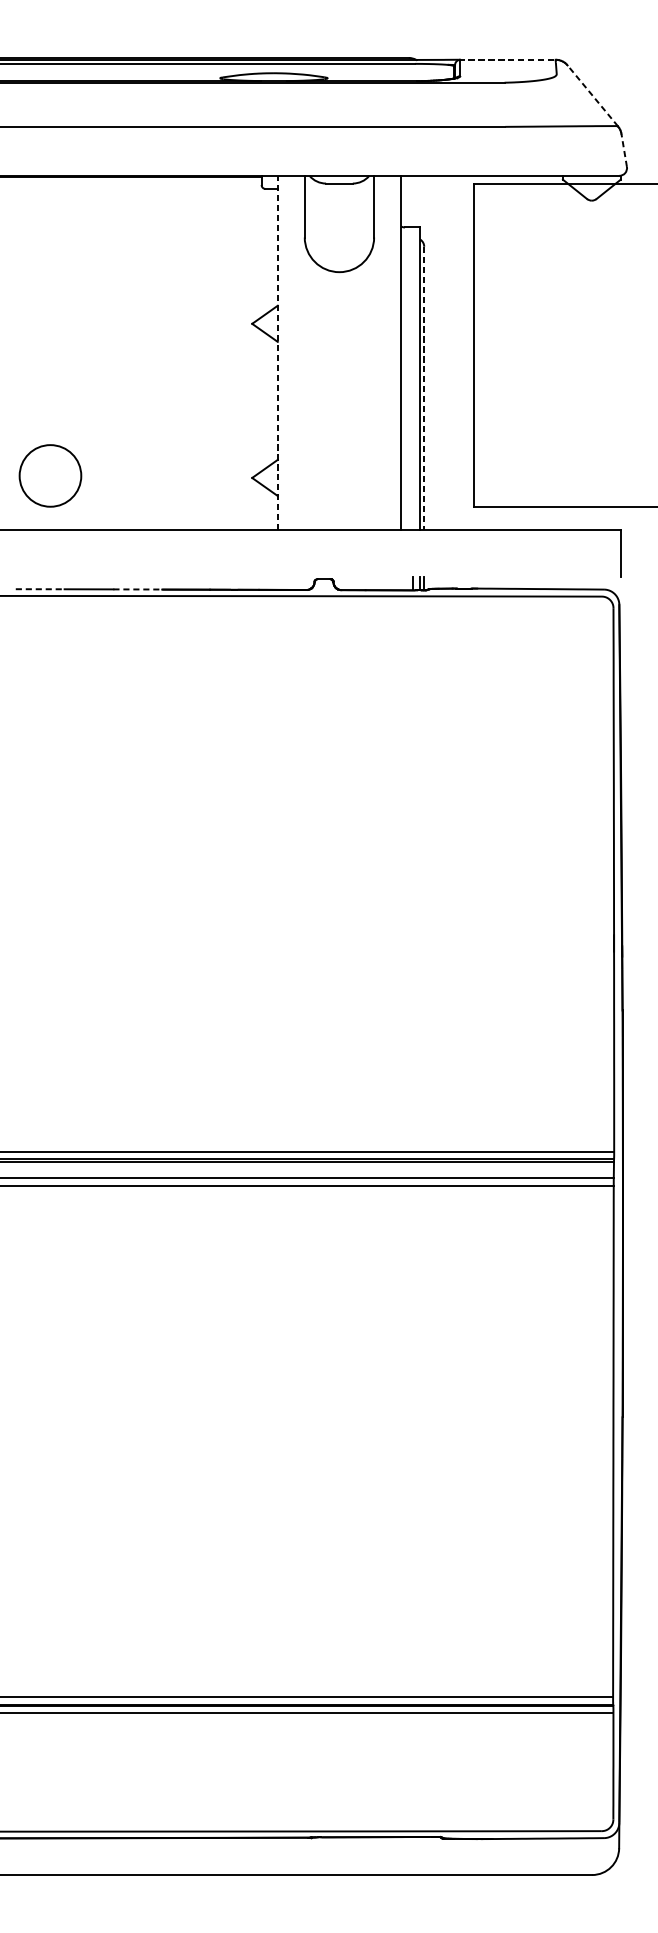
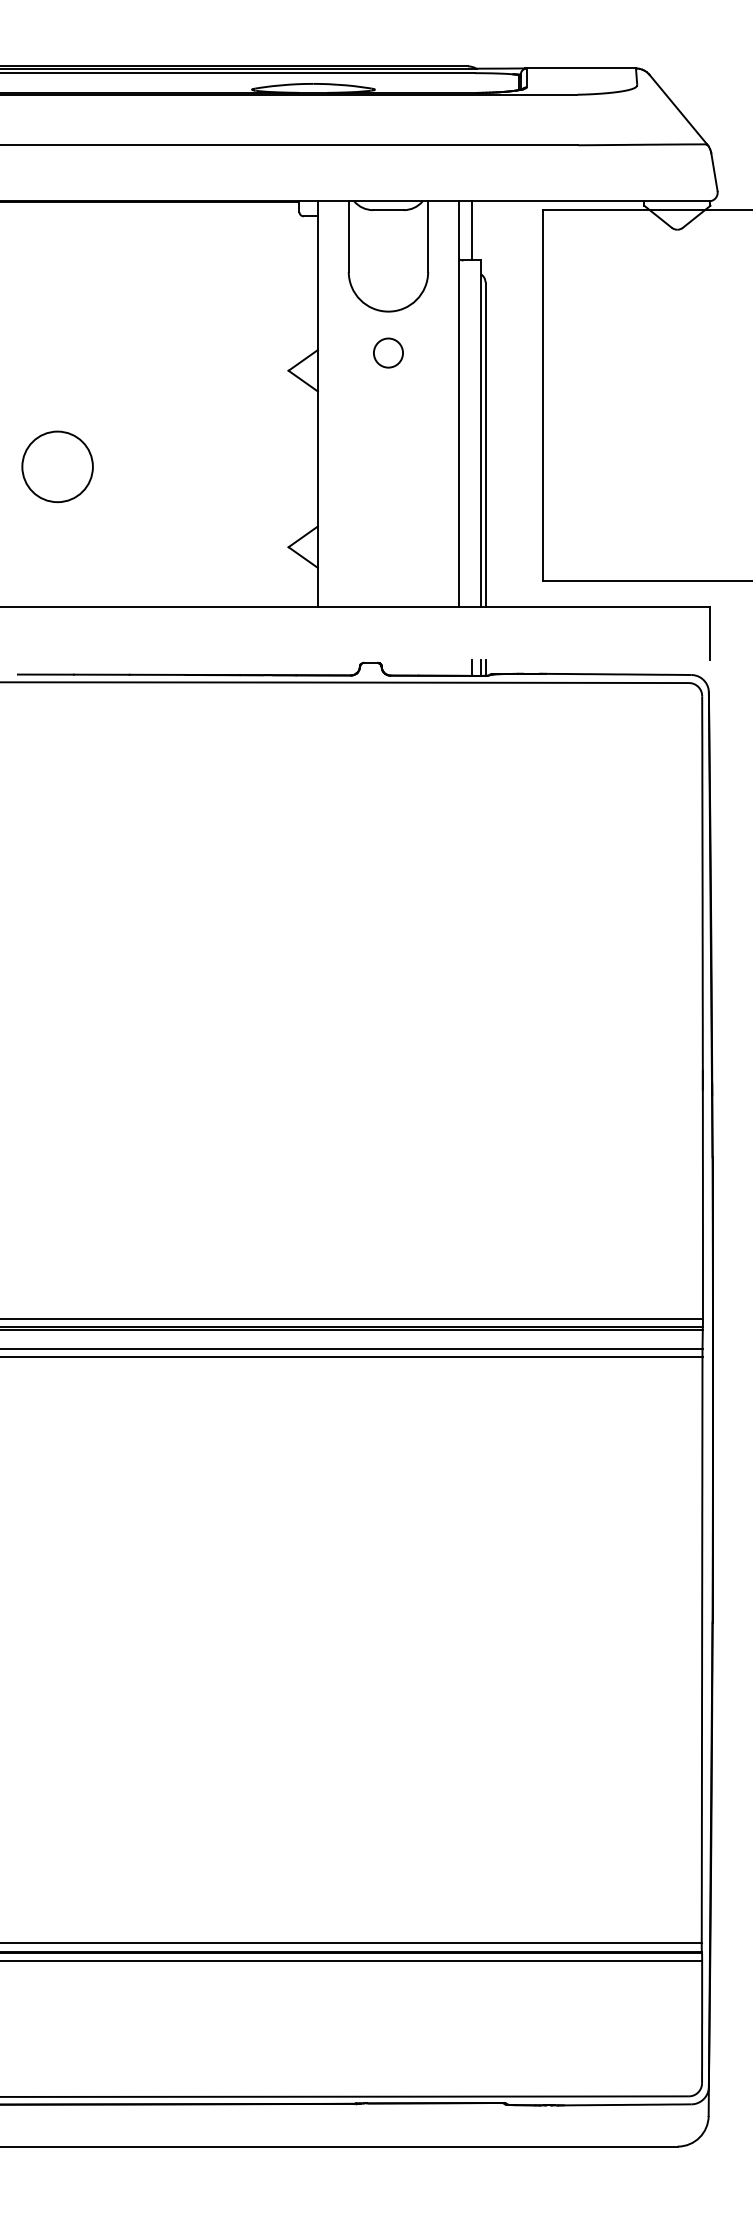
line: (507, 59) -> (580, 68), dashed -> solid
line: (592, 95) -> (678, 109), dashed -> solid
line: (624, 149) -> (714, 171), dashed -> solid
line: (412, 201) -> (472, 230), added
circle: (339, 307) -> (388, 352), added
line: (277, 353) -> (317, 404), dashed -> solid
line: (424, 389) -> (485, 445), dashed -> solid
circle: (50, 475) -> (57, 466), moved
line: (39, 589) -> (45, 674), dashed -> solid
line: (137, 589) -> (157, 674), dashed -> solid

